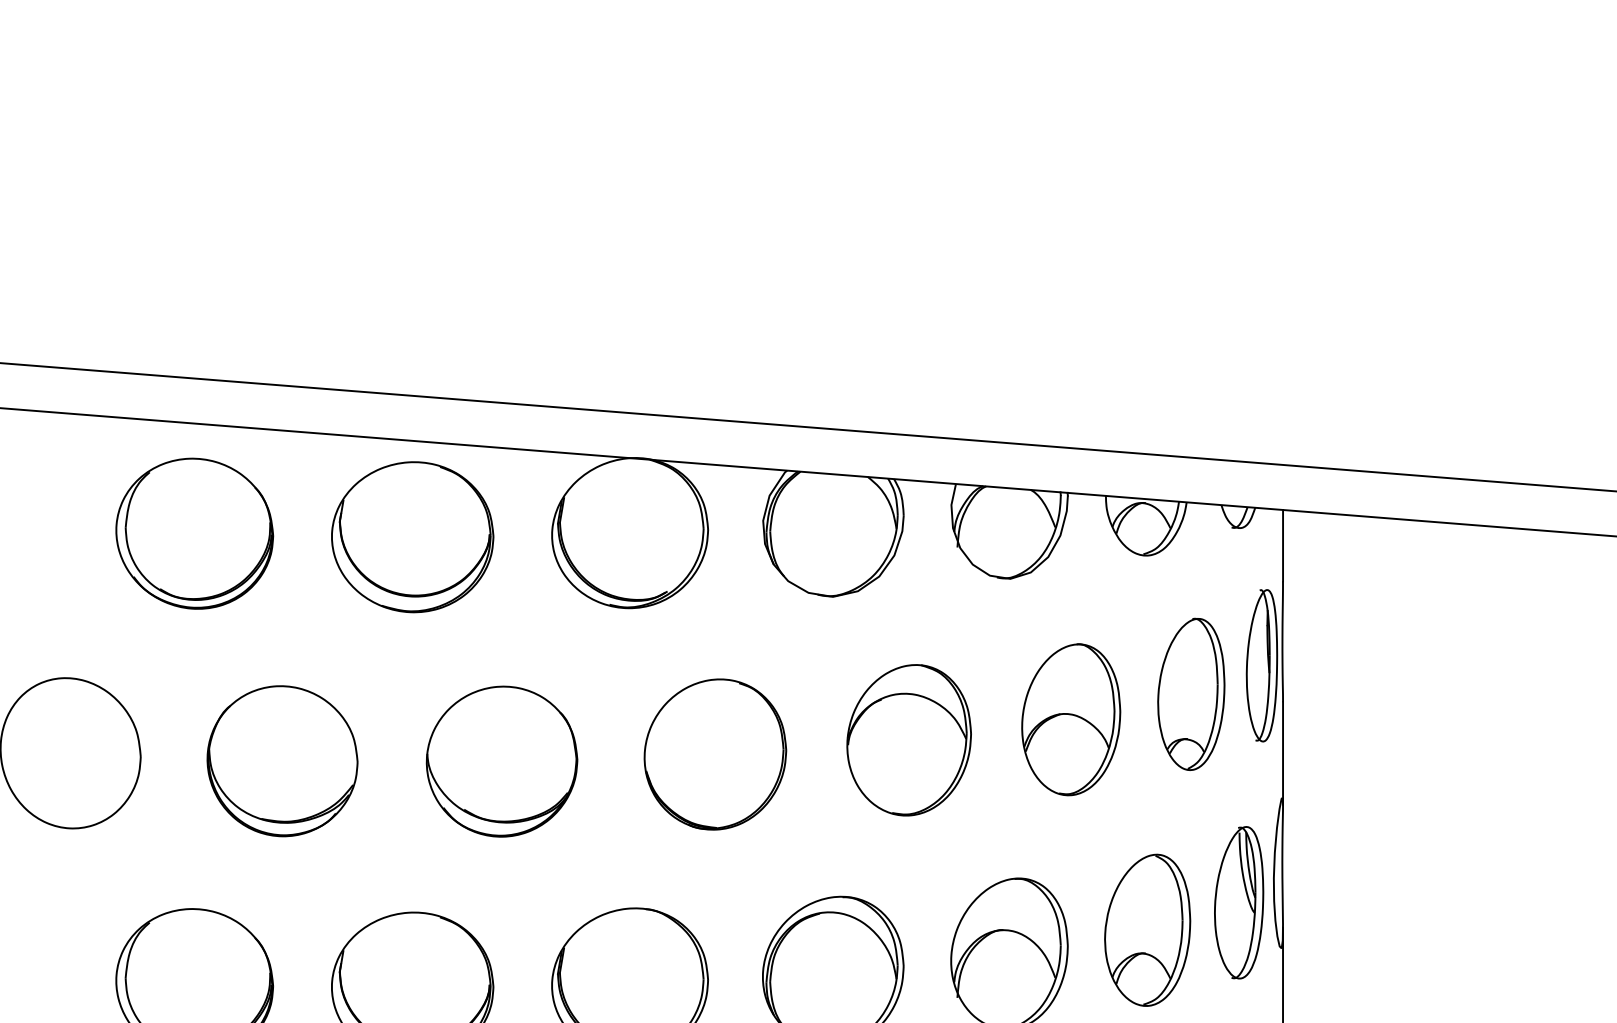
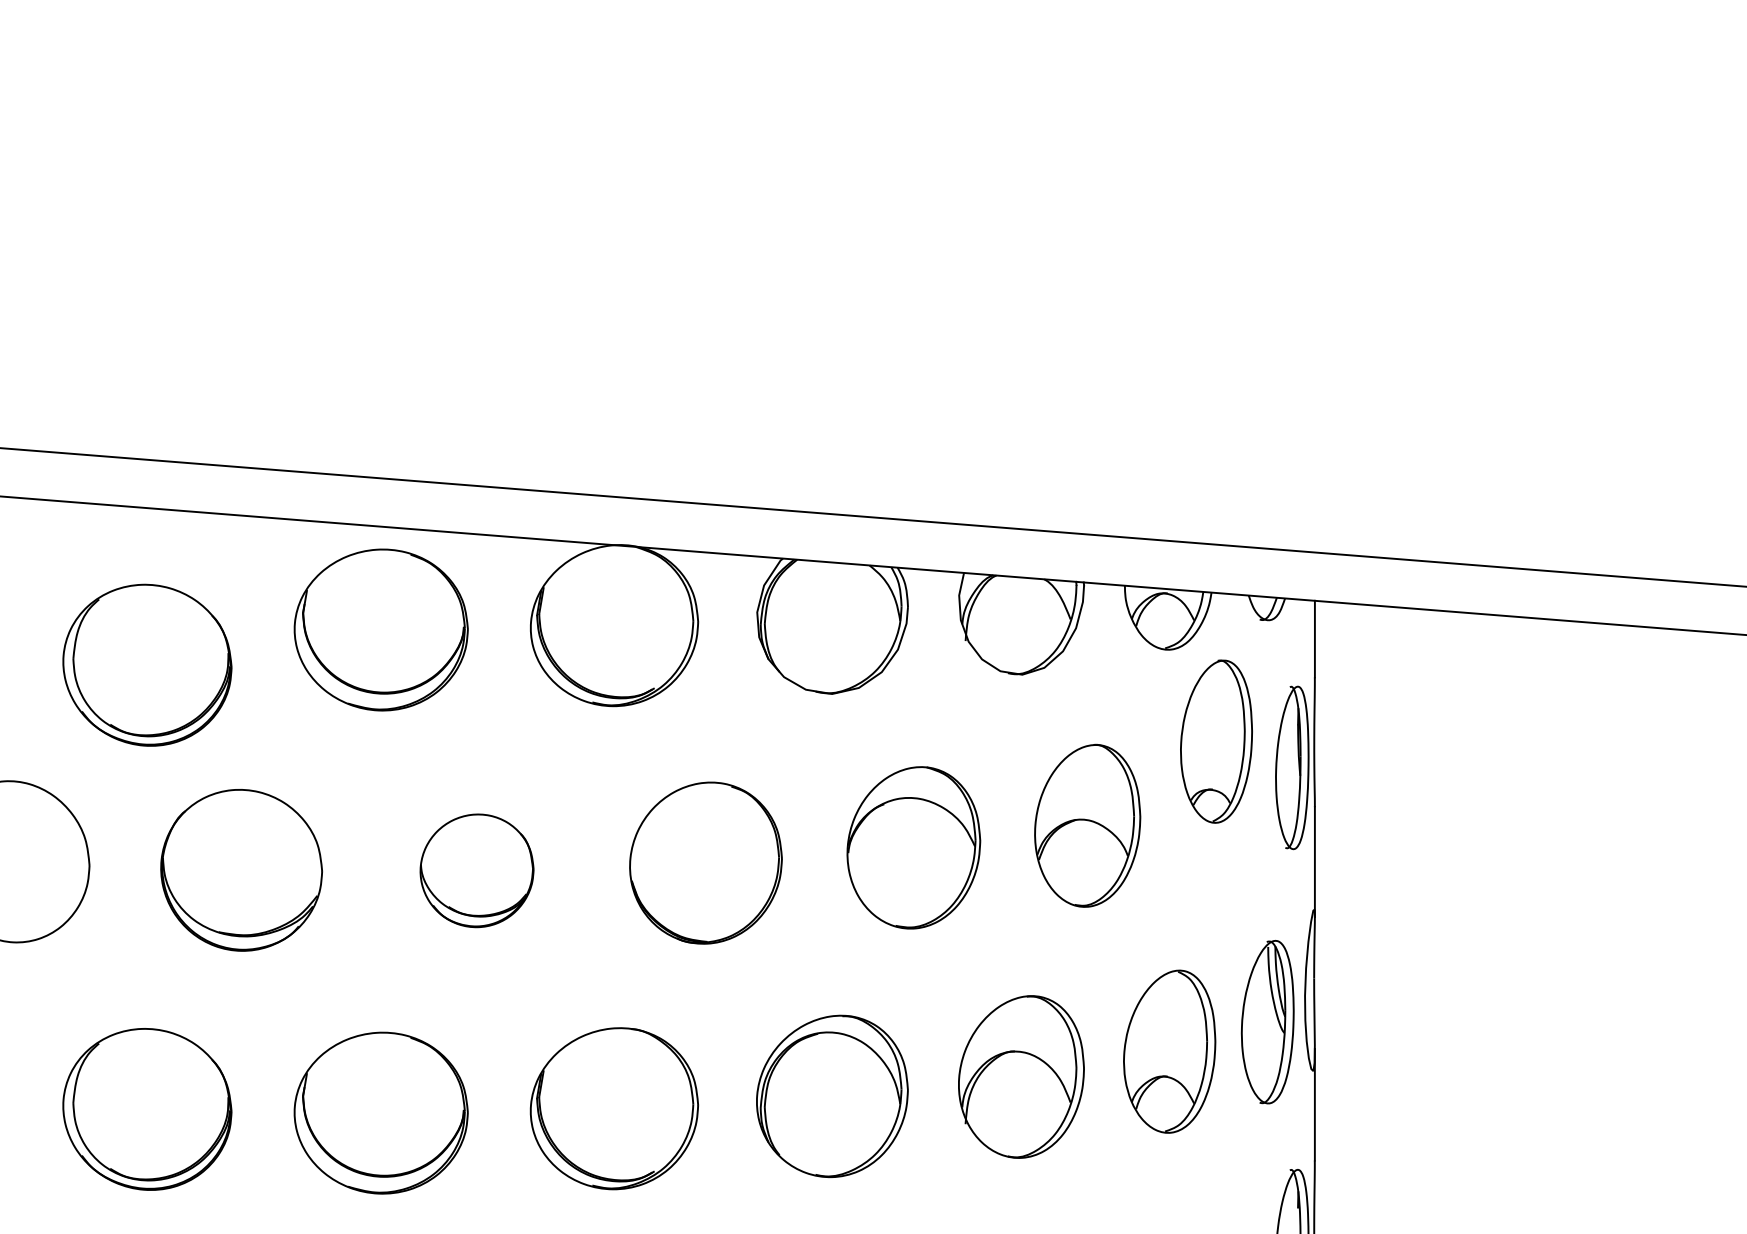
part: (194, 533) -> (147, 664), moved
part: (1191, 694) -> (1216, 741), moved
part: (501, 761) -> (476, 870), size x0.7

